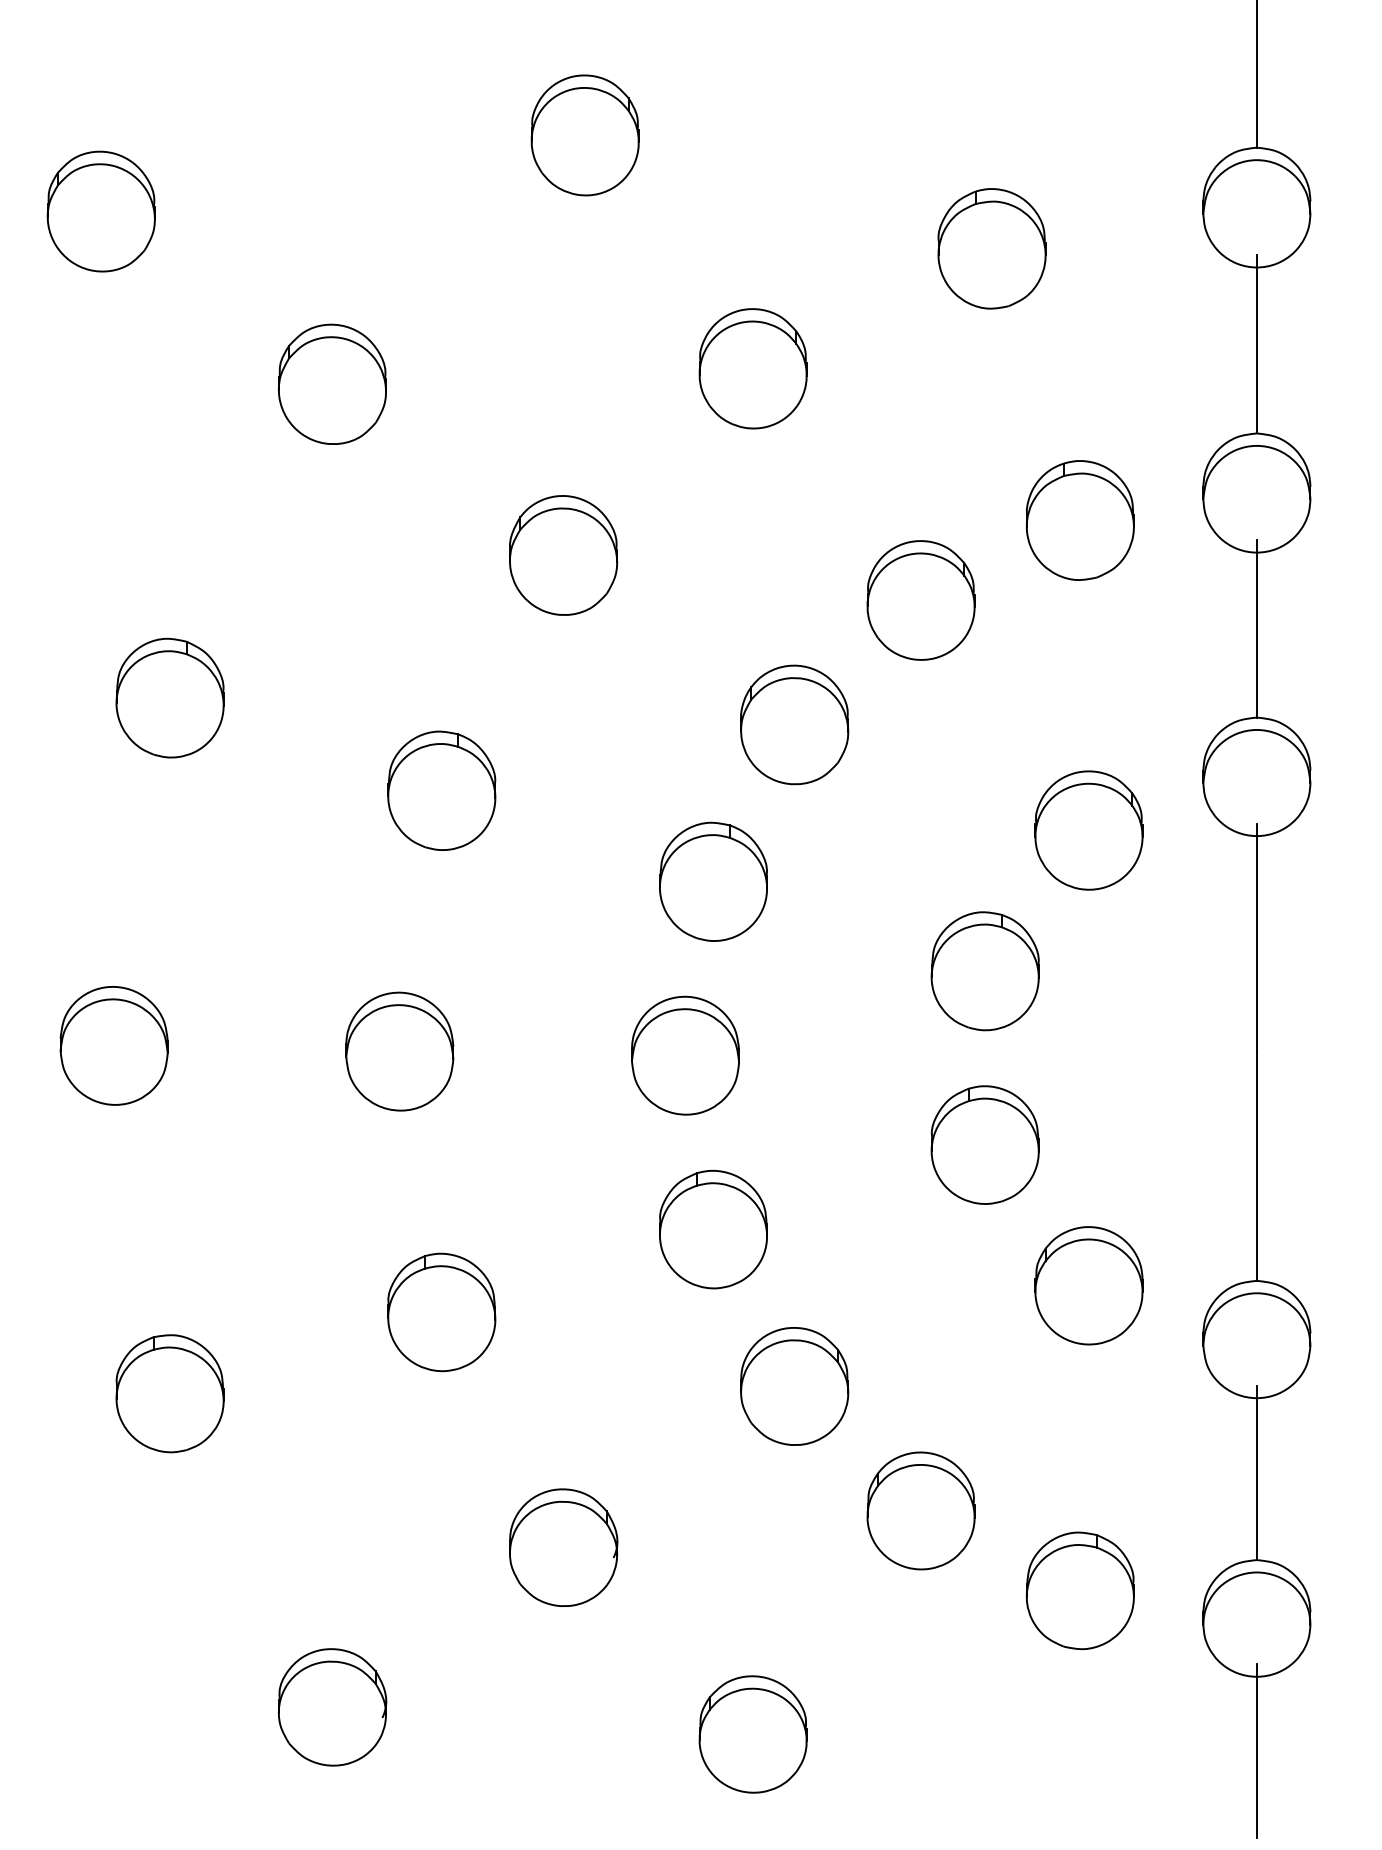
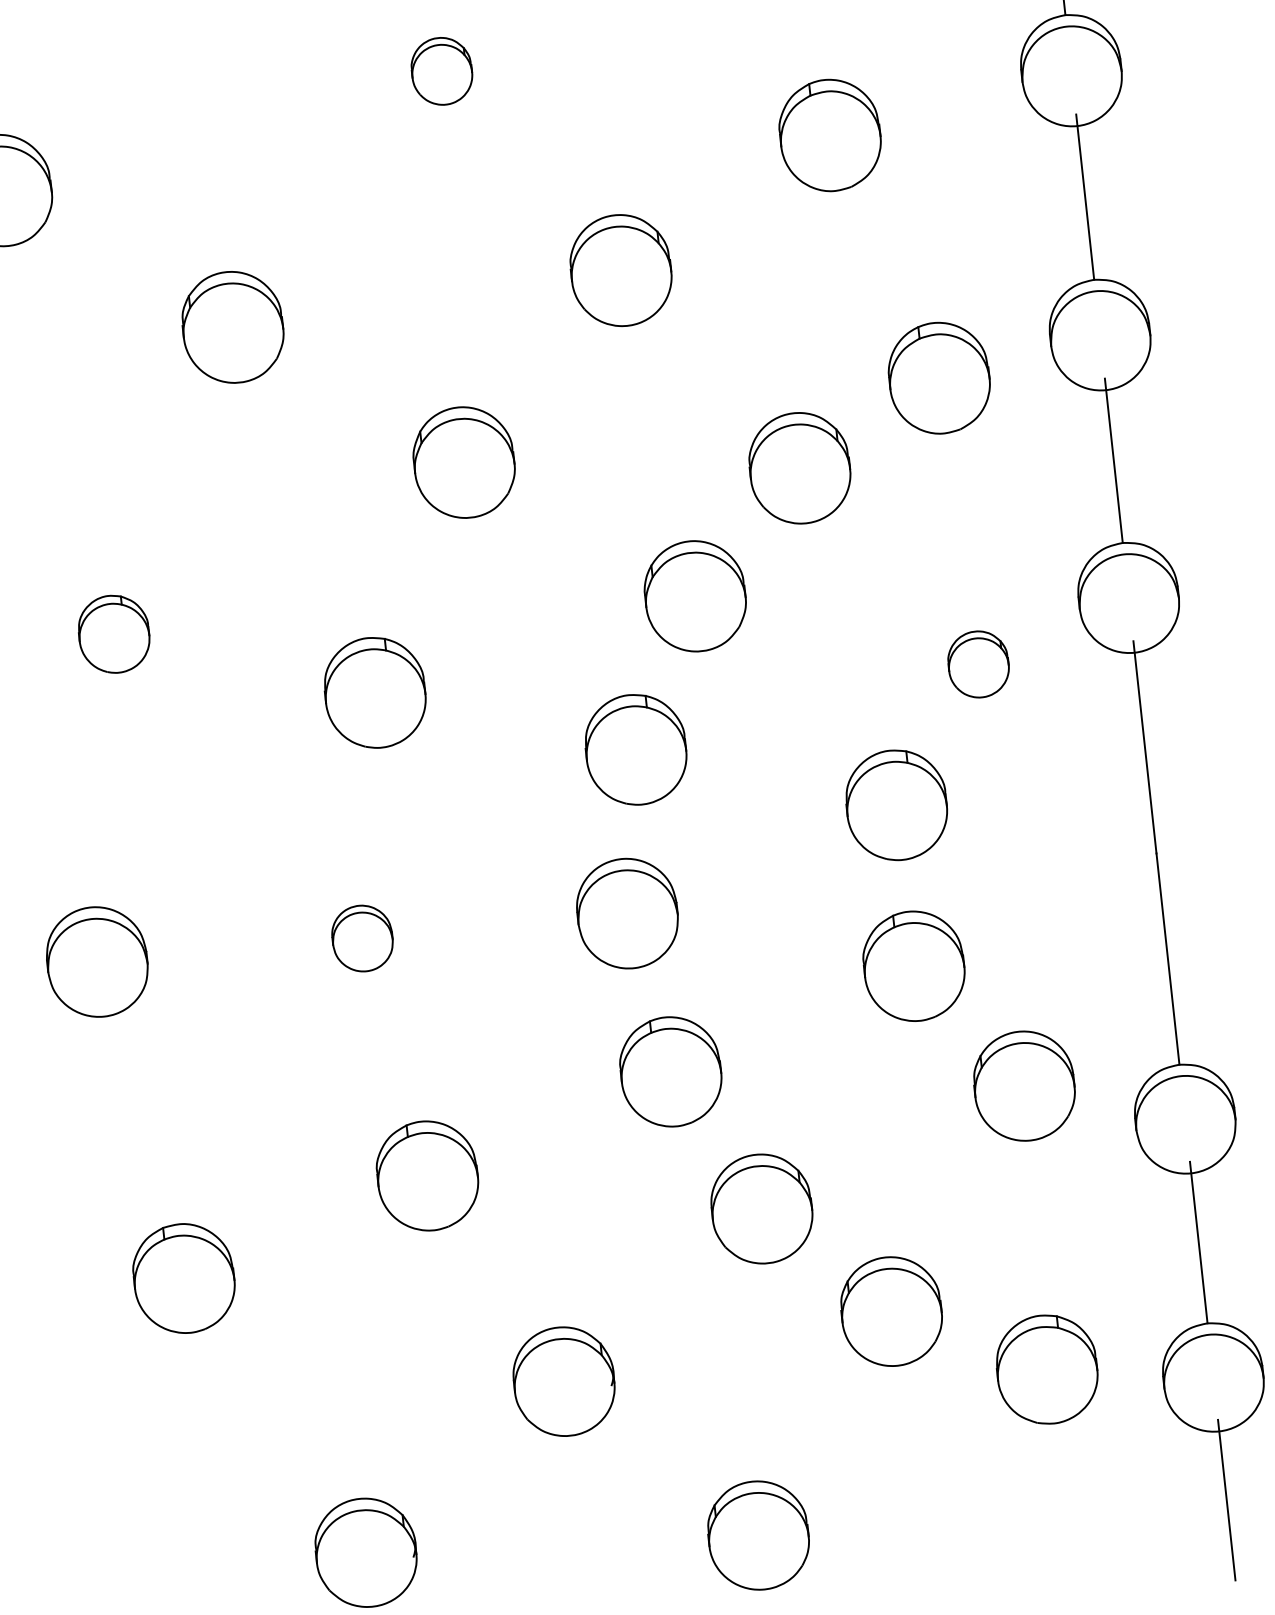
part: (584, 135) -> (441, 71), size x0.6
part: (169, 697) -> (113, 633), size x0.7
part: (1088, 830) -> (978, 664), size x0.6
part: (399, 1051) -> (362, 938), size x0.6

